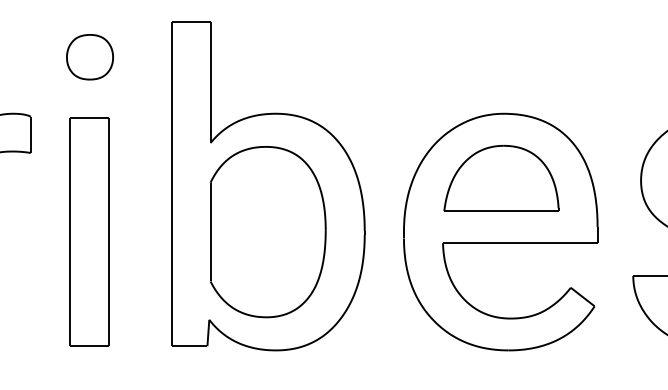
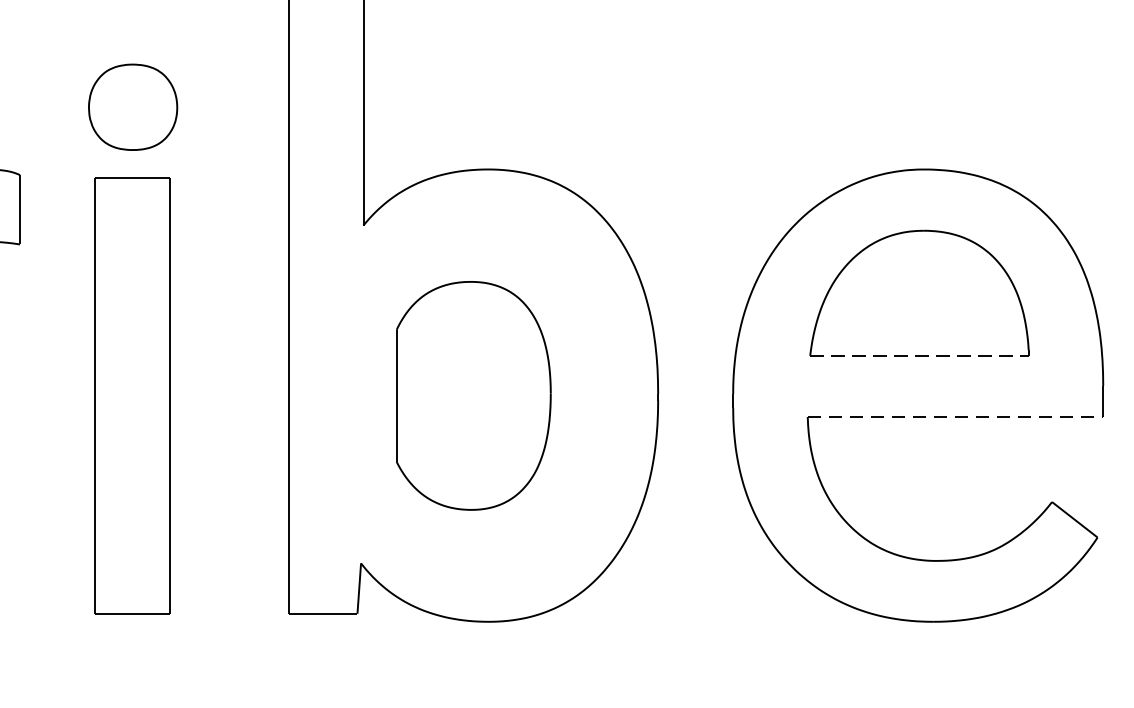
part: (89, 57) -> (132, 107), moved
line: (501, 211) -> (919, 356), solid -> dashed
part: (268, 232) -> (474, 396), size x0.7
line: (520, 243) -> (955, 417), solid -> dashed

